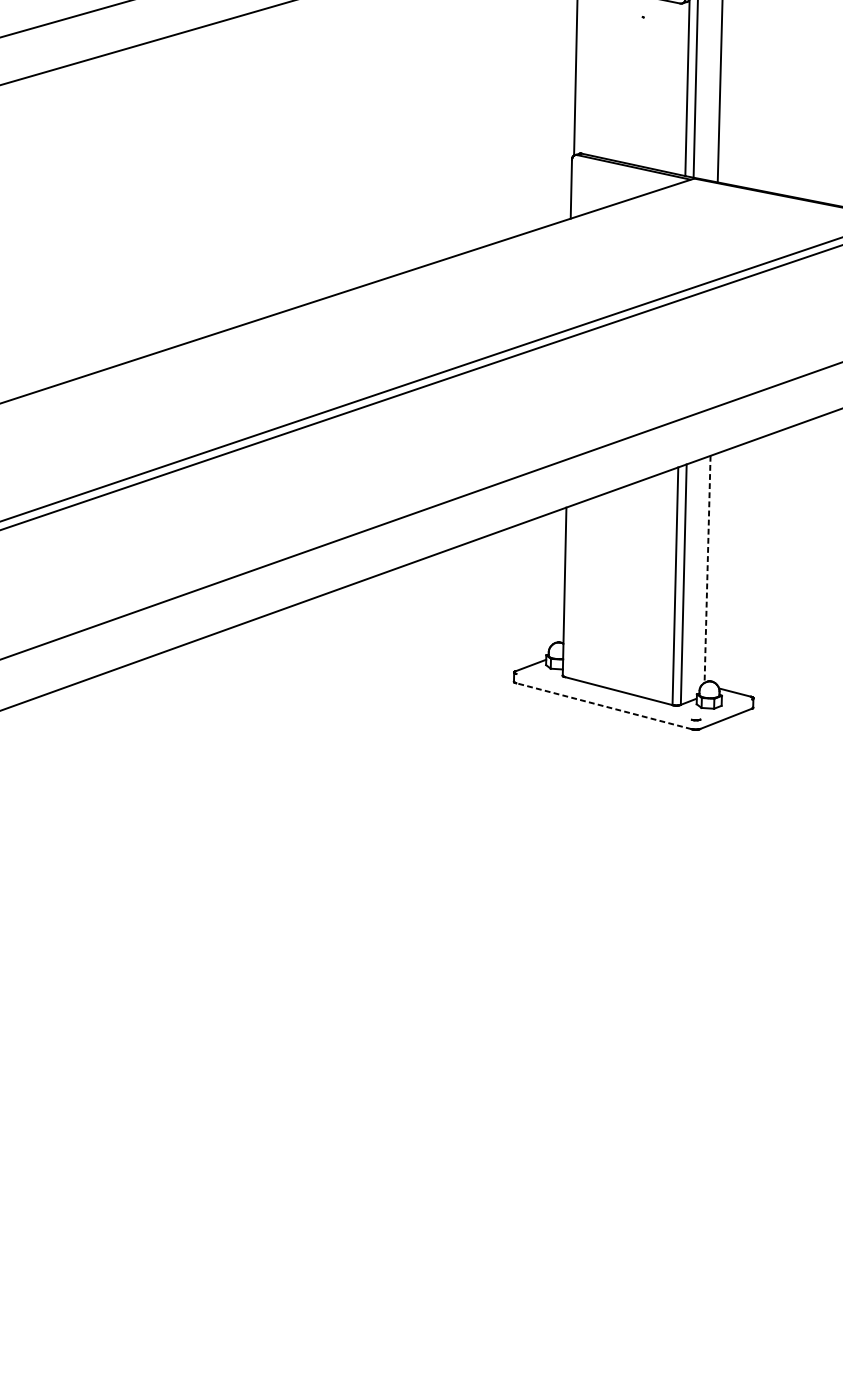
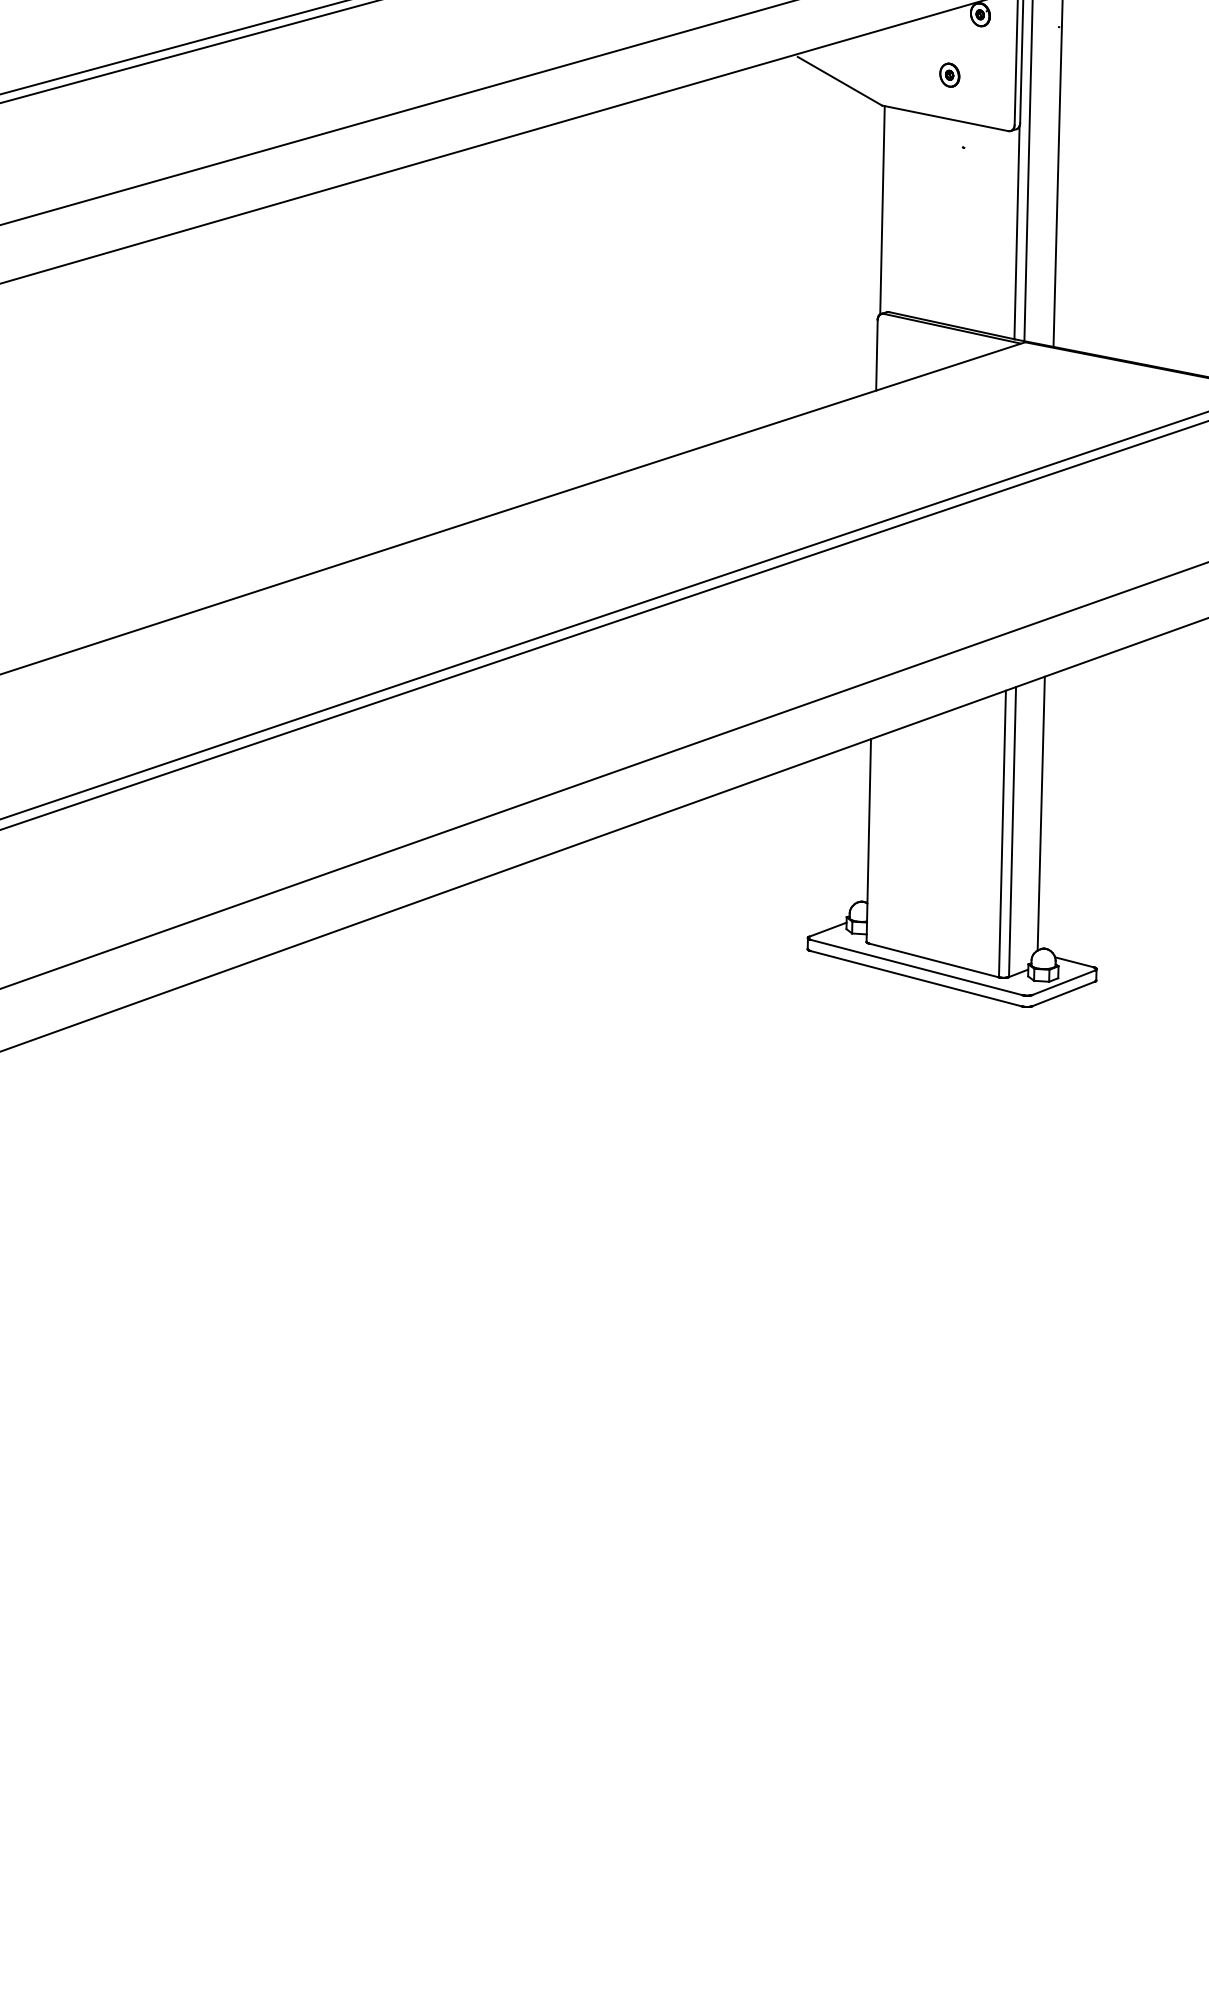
line: (707, 570) -> (1041, 814), dashed -> solid
line: (604, 696) -> (916, 967), added
line: (603, 706) -> (915, 978), dashed -> solid
line: (726, 709) -> (1063, 982), added

